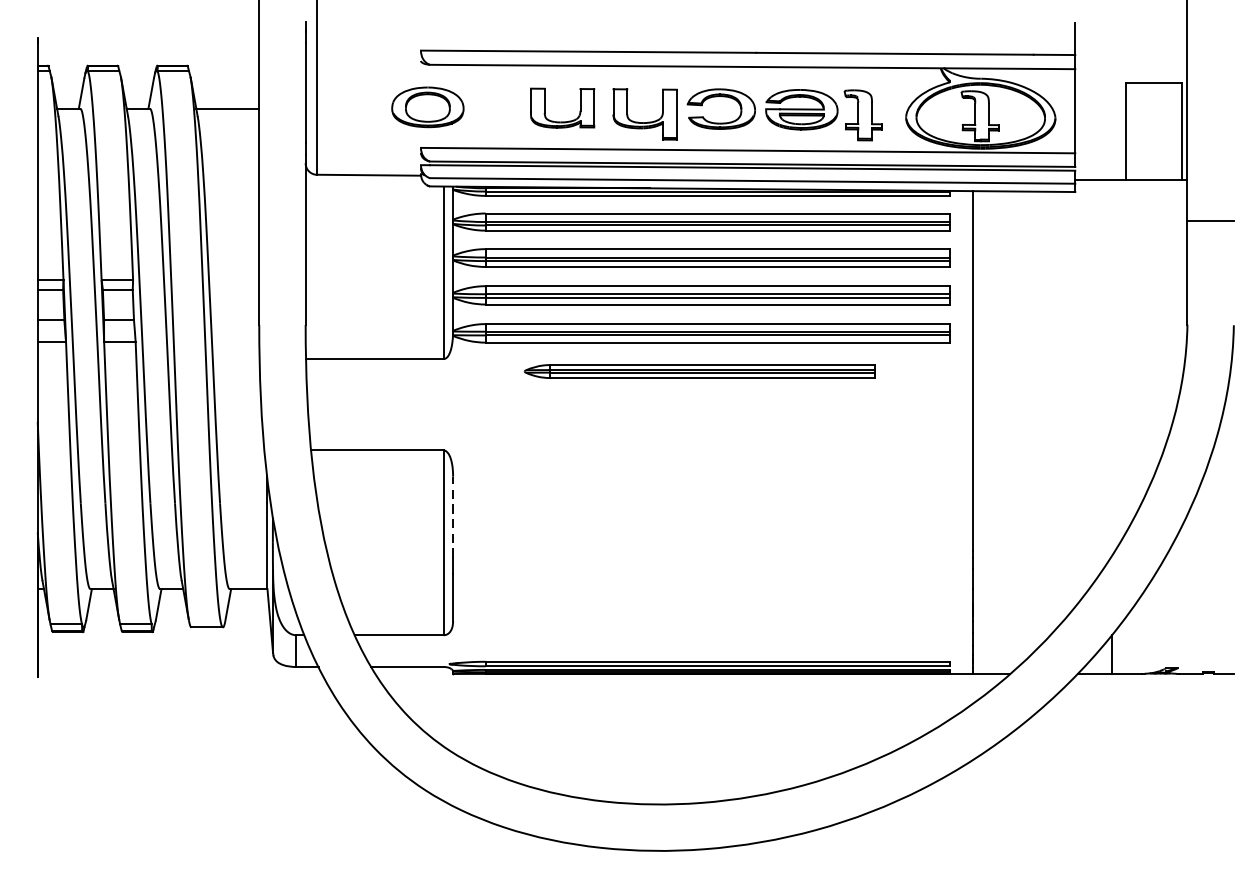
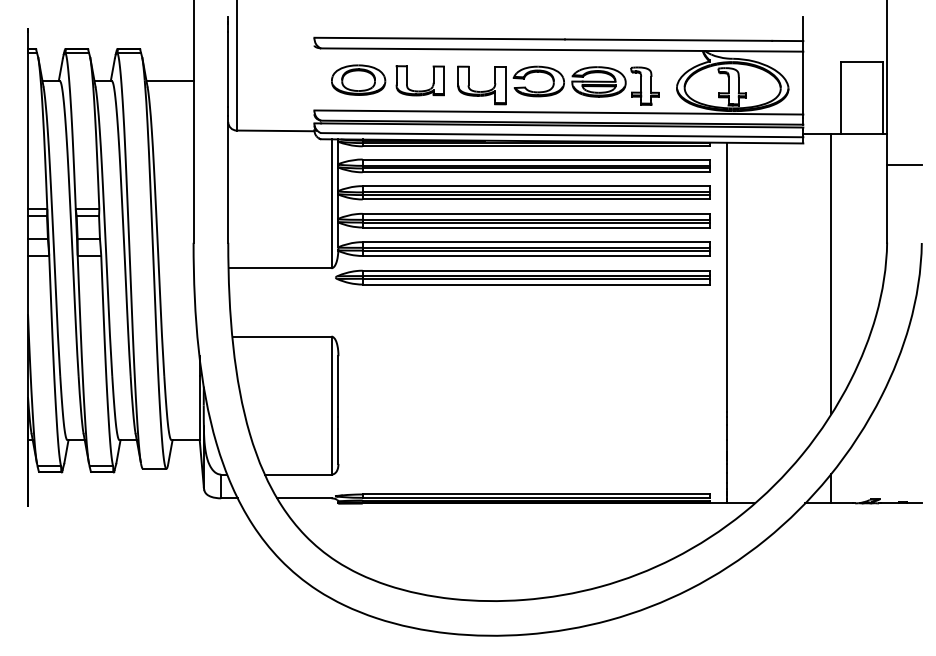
part: (427, 106) -> (358, 79), moved
line: (1112, 367) -> (831, 274), added
part: (699, 371) -> (522, 277), size x1.43
line: (453, 515) -> (338, 385), dashed -> solid

